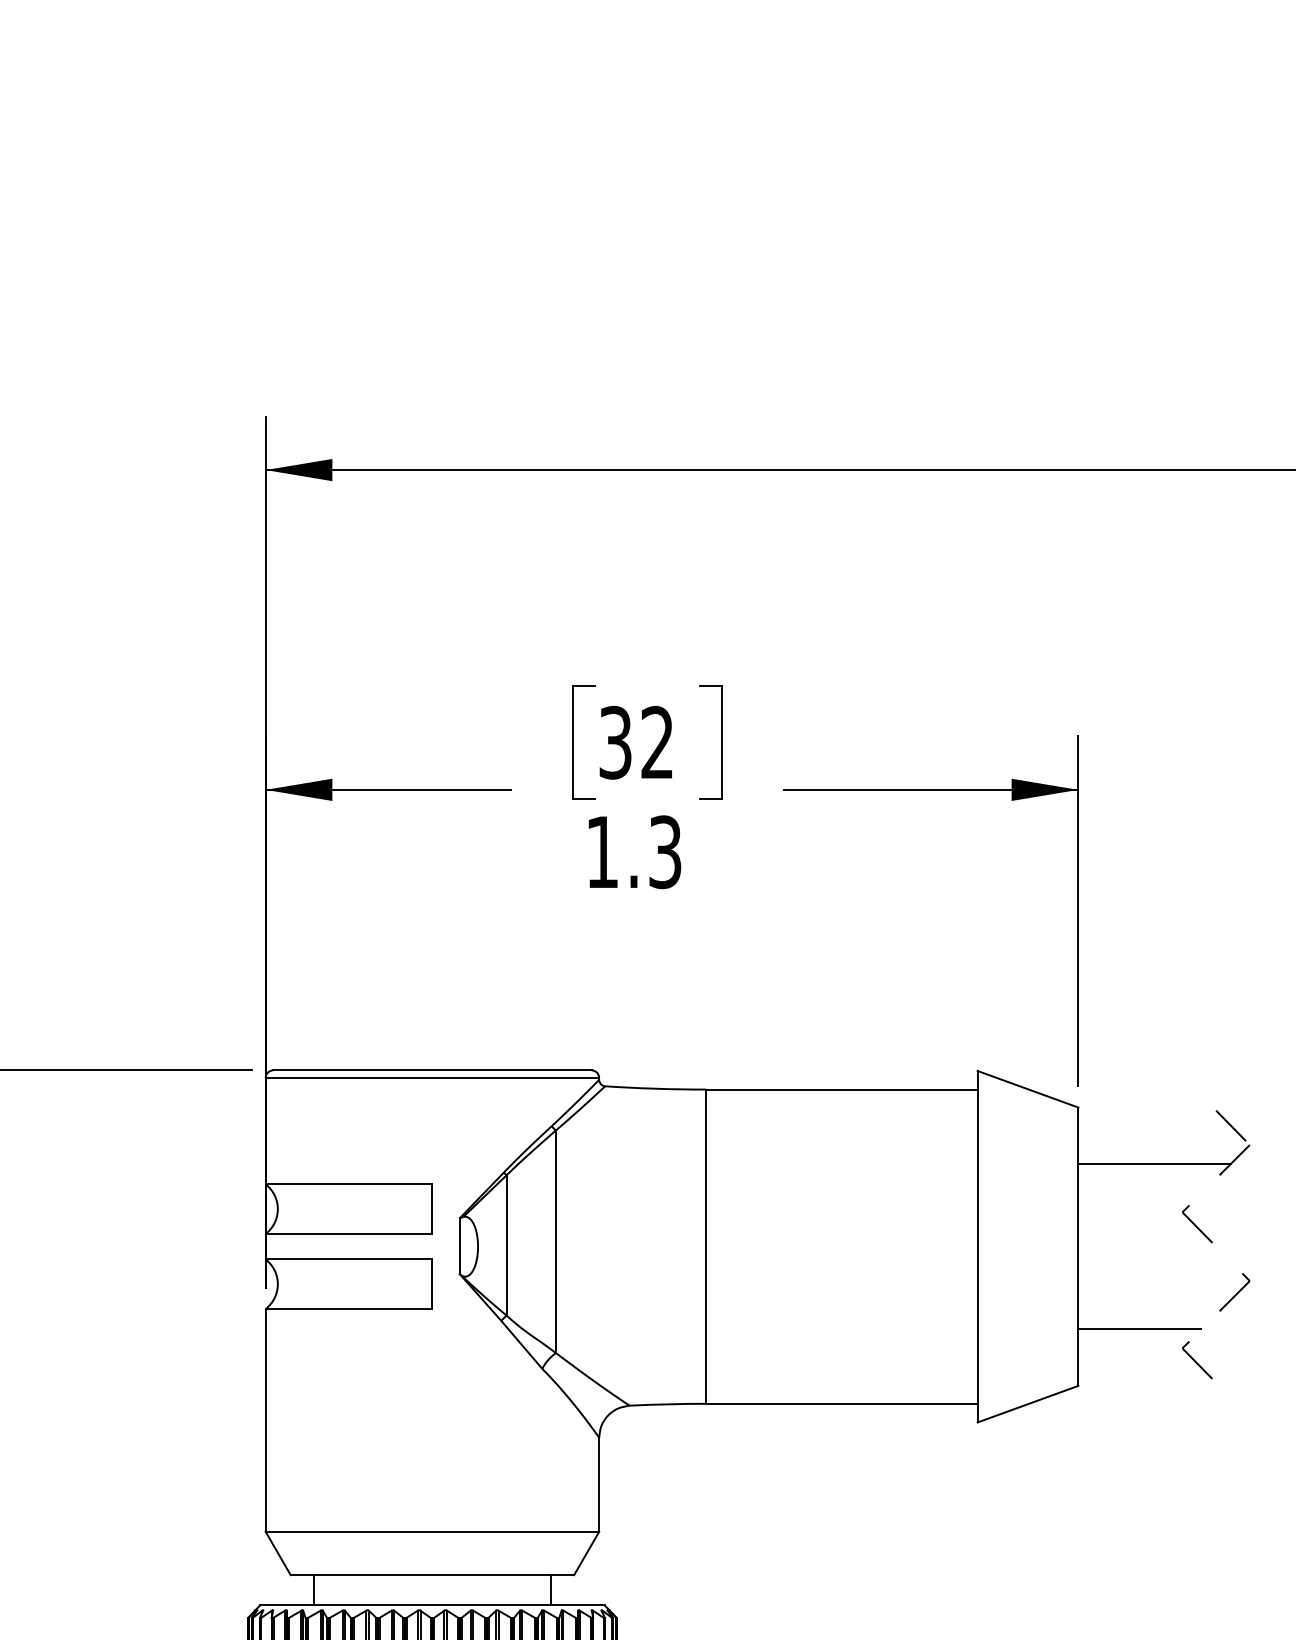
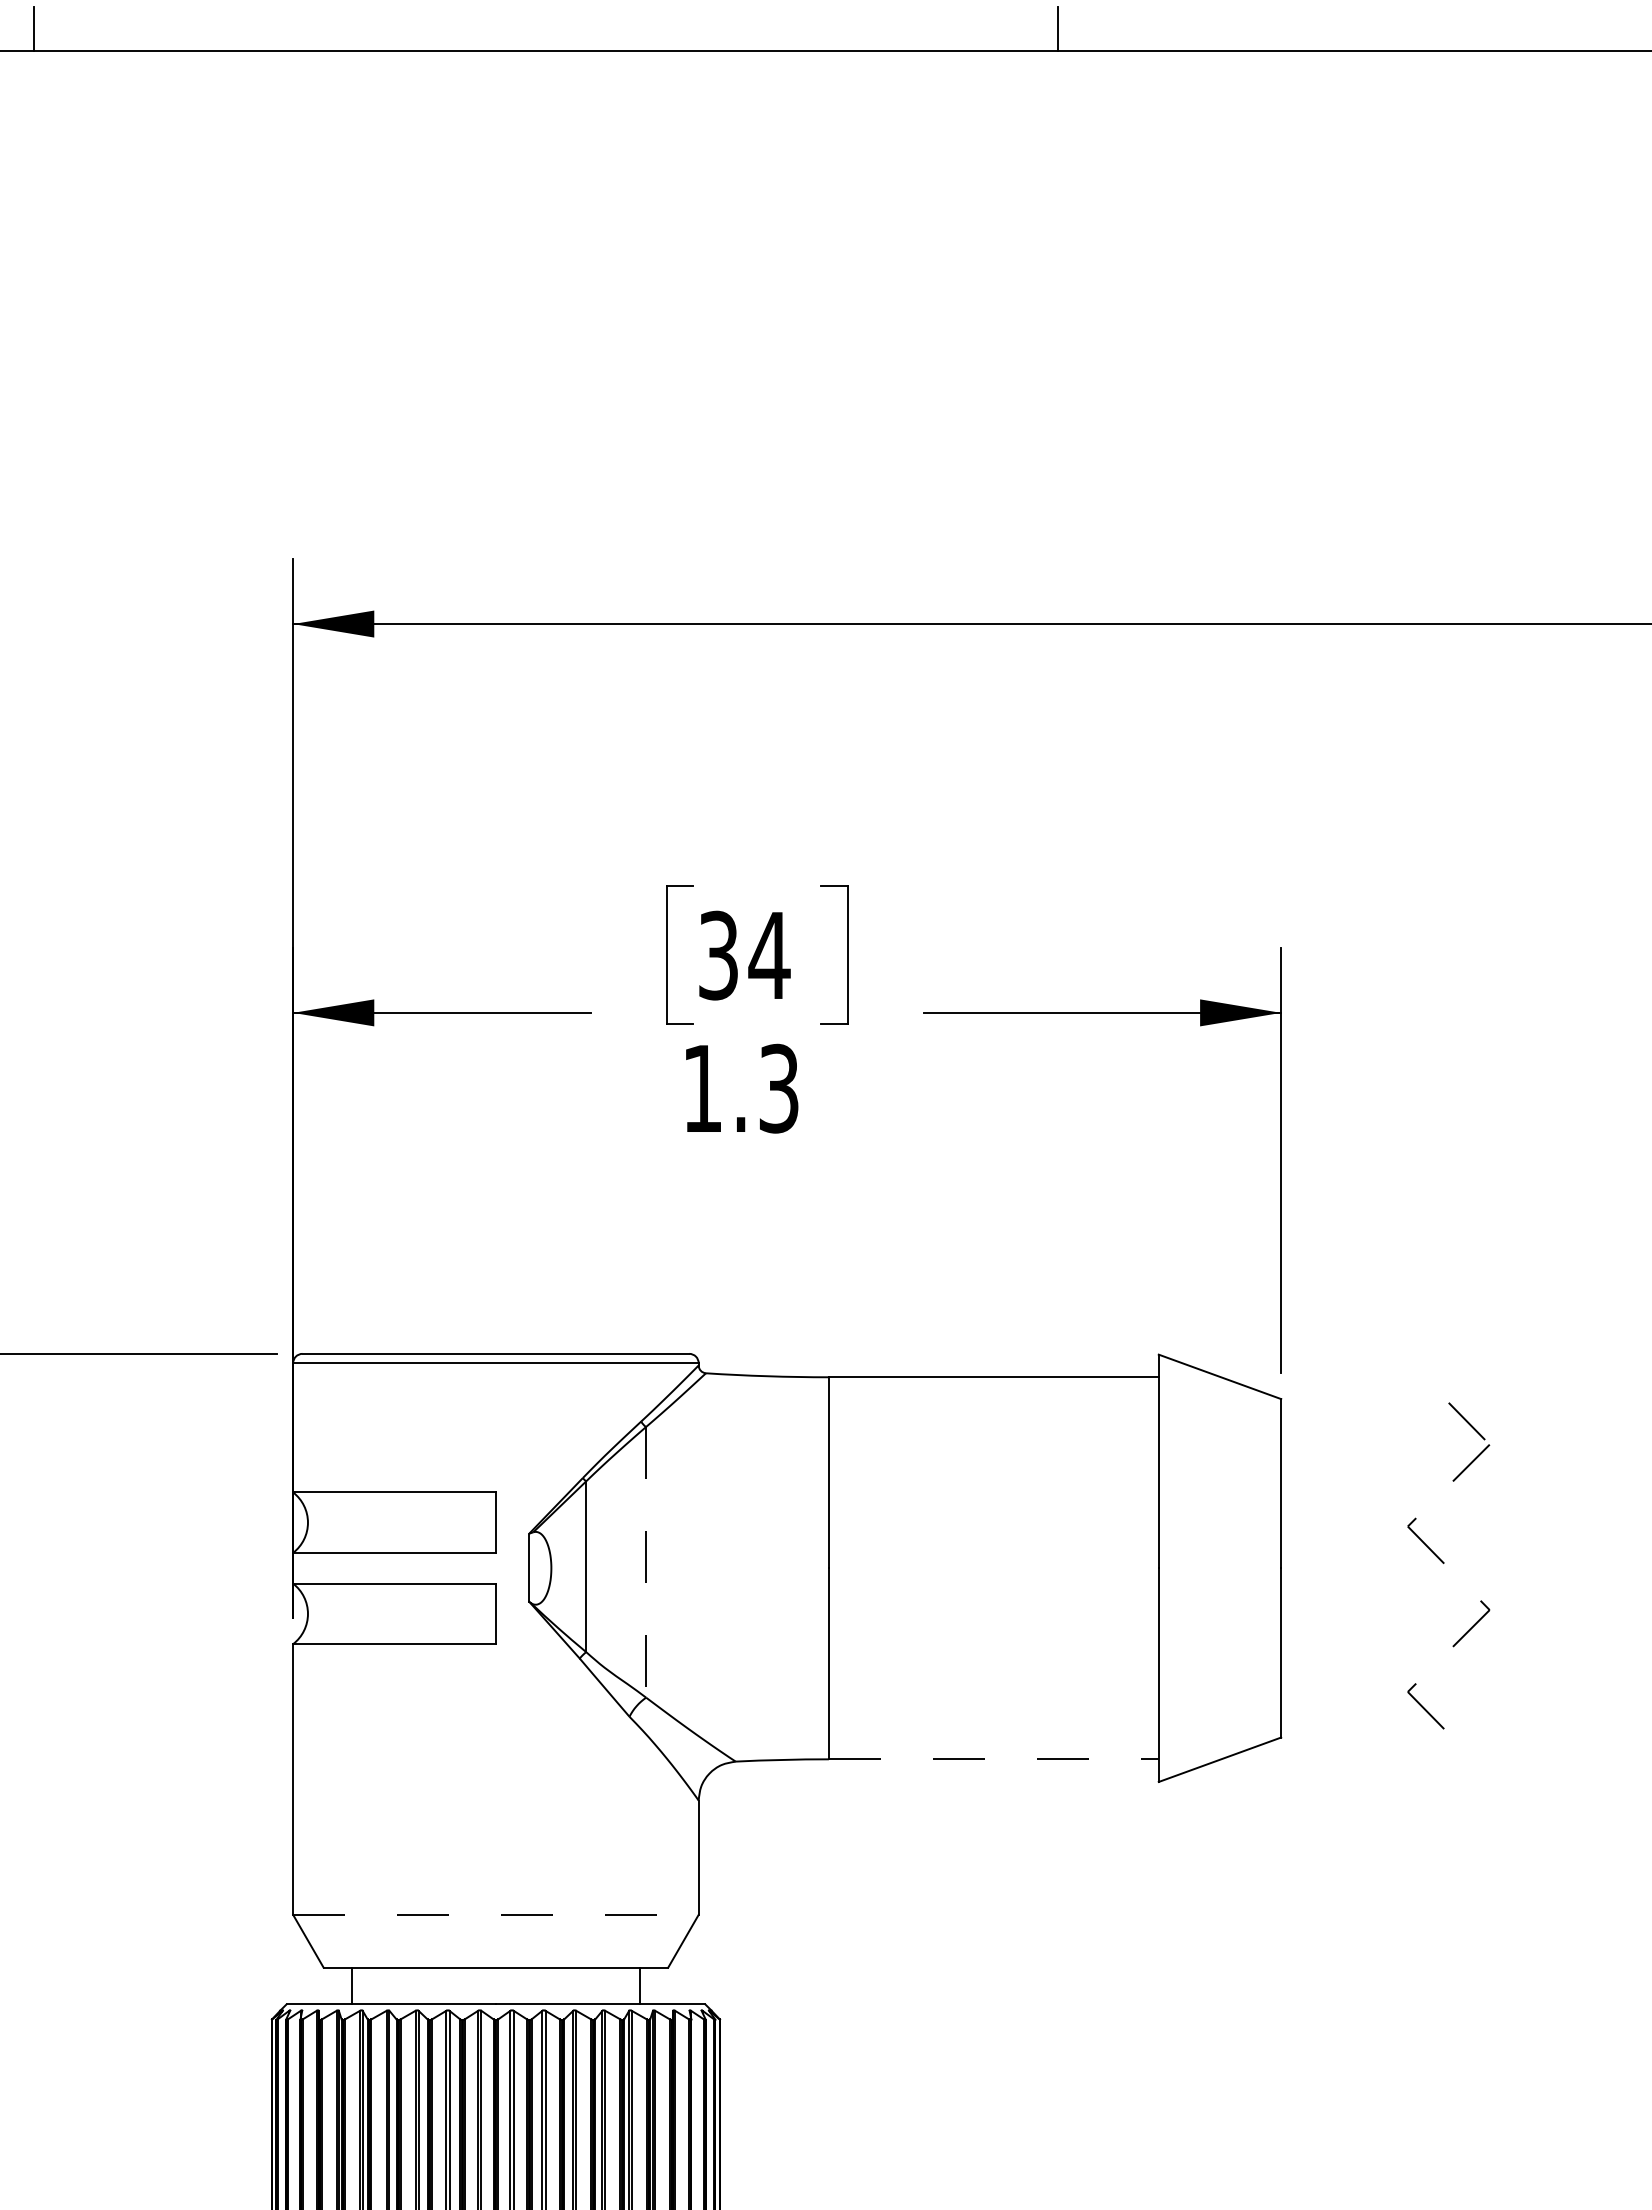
text: (657, 741) -> (769, 954), 32 -> 34
line: (1154, 1163) -> (1373, 1467), removed
line: (556, 1241) -> (646, 1562), solid -> dashed
line: (1139, 1329) -> (1355, 1668), removed
line: (841, 1403) -> (993, 1759), solid -> dashed
line: (432, 1531) -> (495, 1914), solid -> dashed

